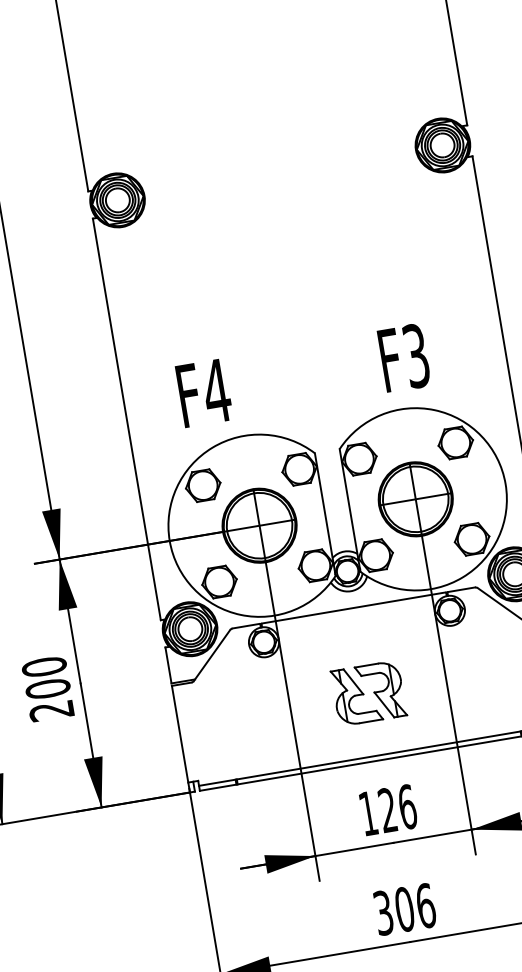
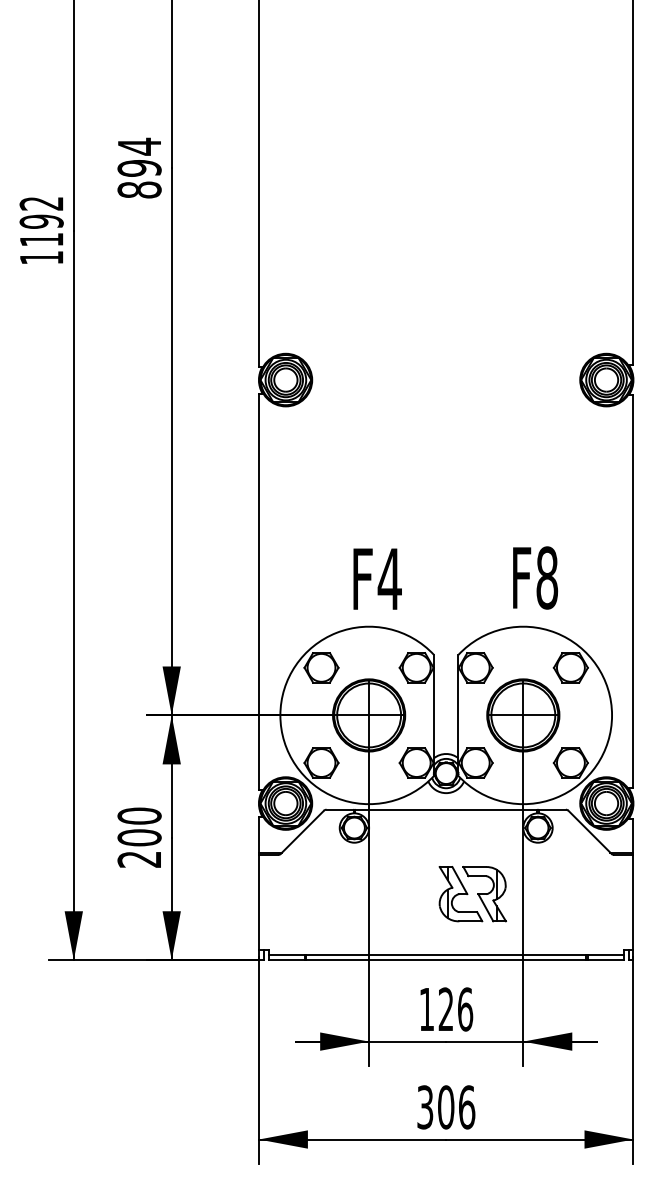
text: (416, 355) -> (547, 577), F3 -> F8
text: (204, 392) -> (377, 578), moved
part: (368, 693) -> (472, 894), moved

